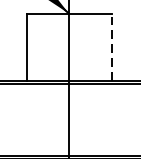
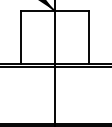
line: (111, 46) -> (88, 37), dashed -> solid

